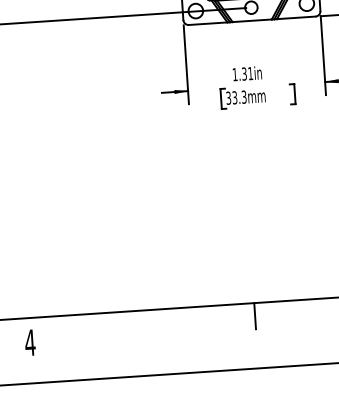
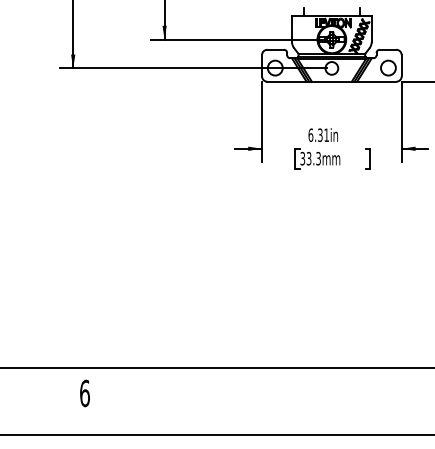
text: (234, 73) -> (310, 134), 1.31in -> 6.31in
line: (254, 316) -> (314, 381), removed
text: (29, 342) -> (84, 393), 4 -> 6

